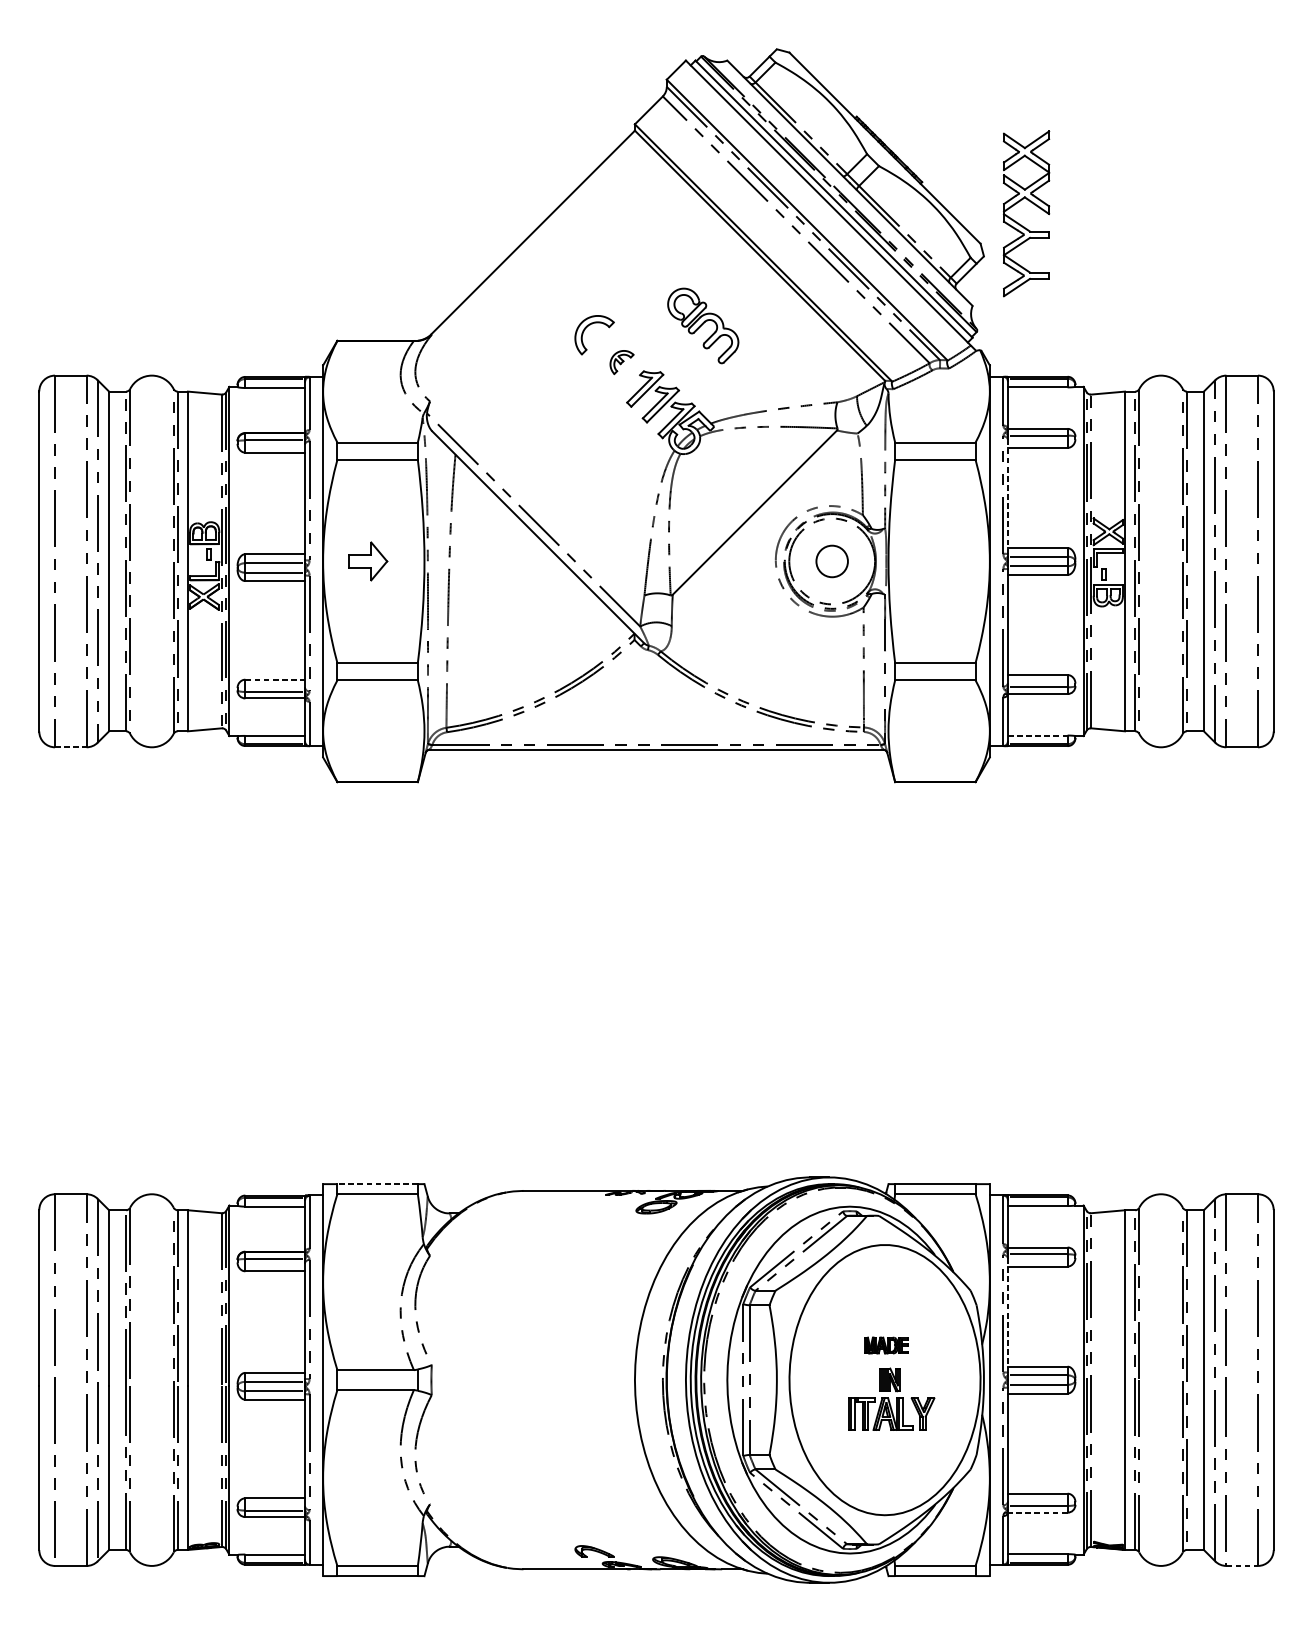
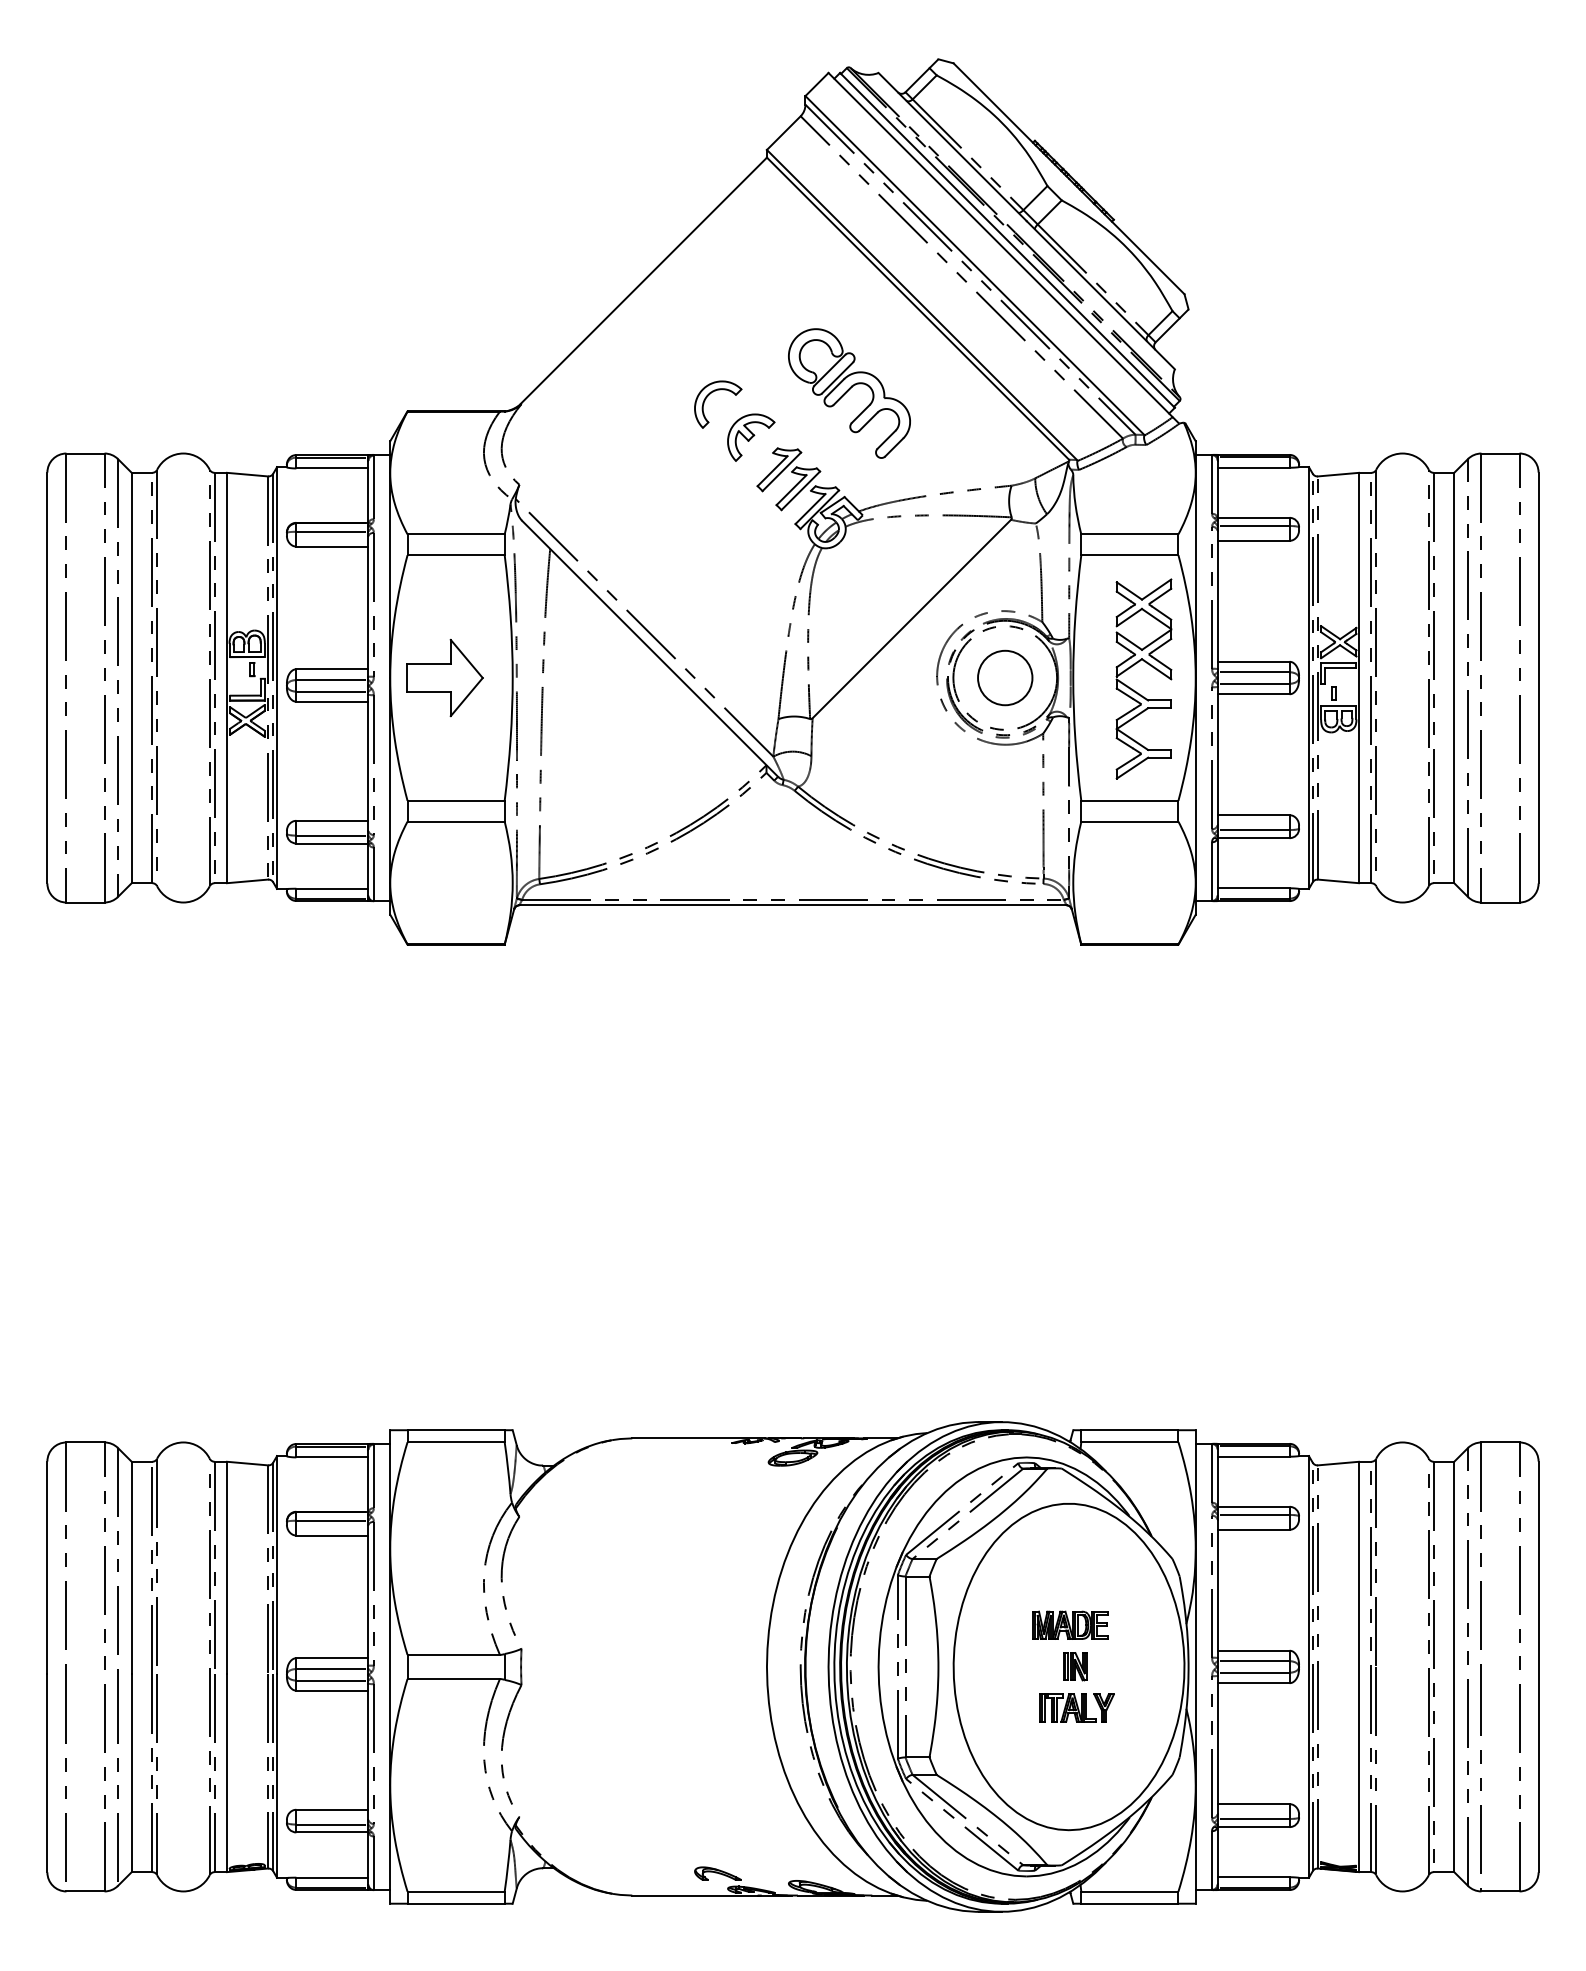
part: (1031, 203) -> (1150, 666), moved
part: (703, 325) -> (849, 393), size x1.43
part: (622, 362) -> (751, 437), size x1.67
line: (1007, 497) -> (1217, 600), dashed -> solid
part: (368, 561) -> (444, 677), size x1.67
circle: (832, 561) -> (1005, 677), size x1.43
line: (275, 679) -> (332, 820), dashed -> solid
line: (1038, 735) -> (1254, 888), dashed -> solid
line: (70, 747) -> (85, 902), dashed -> solid
line: (377, 1184) -> (456, 1430), dashed -> solid
line: (1007, 1315) -> (1217, 1589), dashed -> solid
part: (886, 1344) -> (1070, 1624), size x1.43
part: (891, 1413) -> (1076, 1707), size x0.71
line: (1037, 1513) -> (1253, 1827), dashed -> solid
line: (1242, 1565) -> (1500, 1891), dashed -> solid

